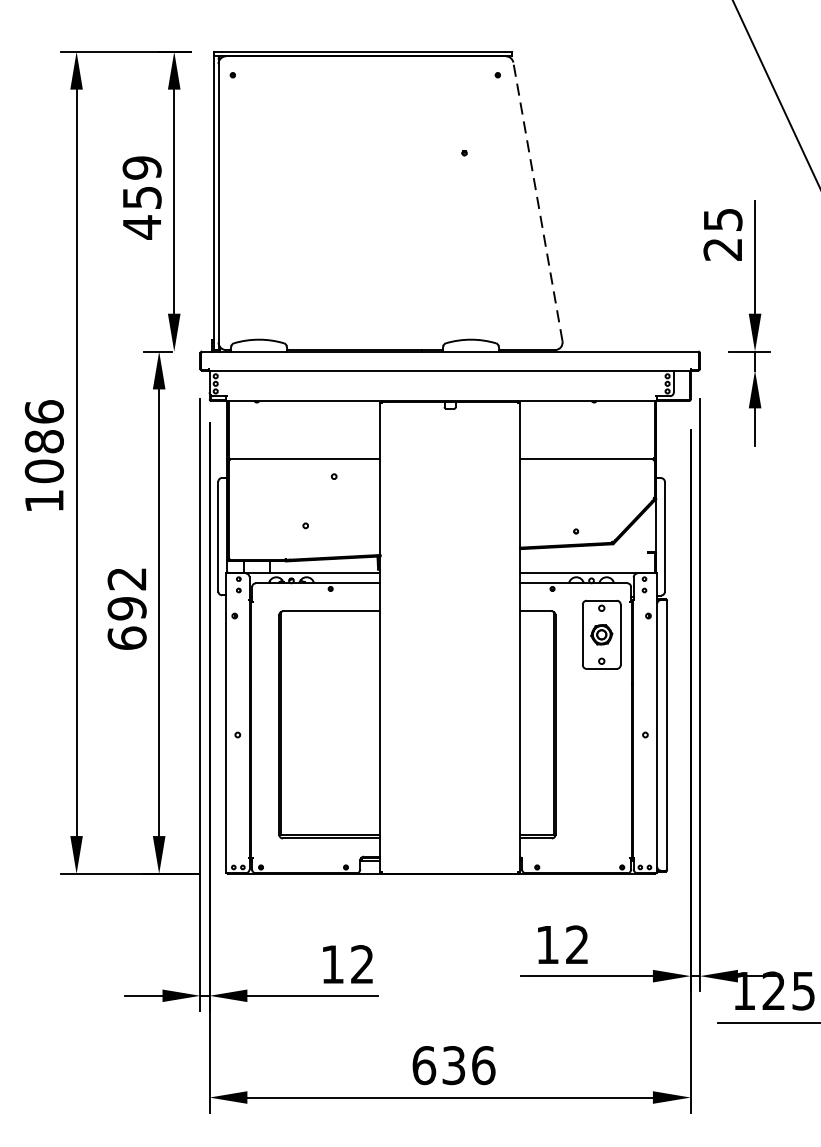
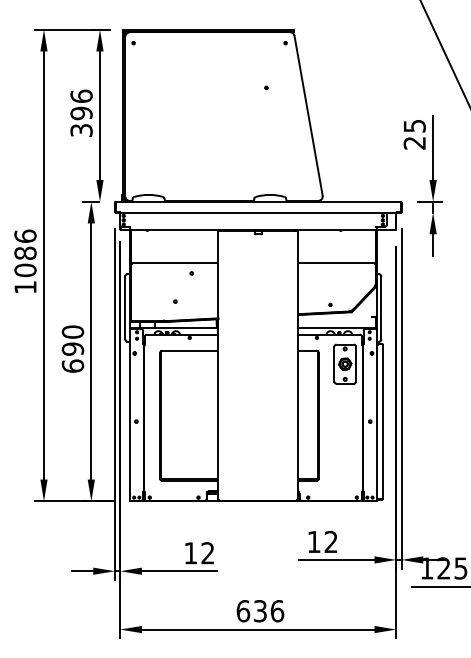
text: (142, 197) -> (81, 113), 459 -> 396
line: (537, 201) -> (308, 115), dashed -> solid
text: (126, 577) -> (72, 331), 692 -> 690

